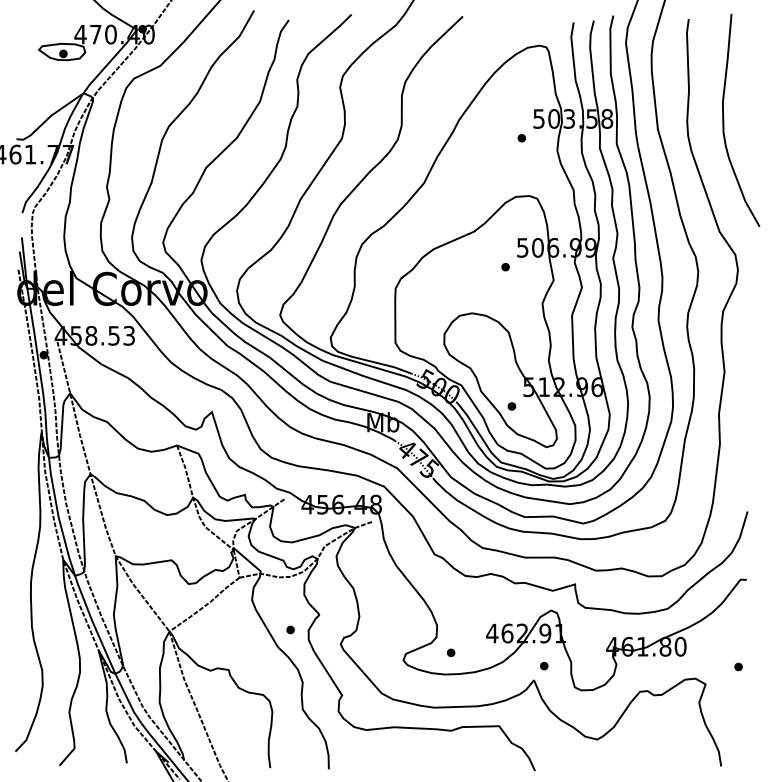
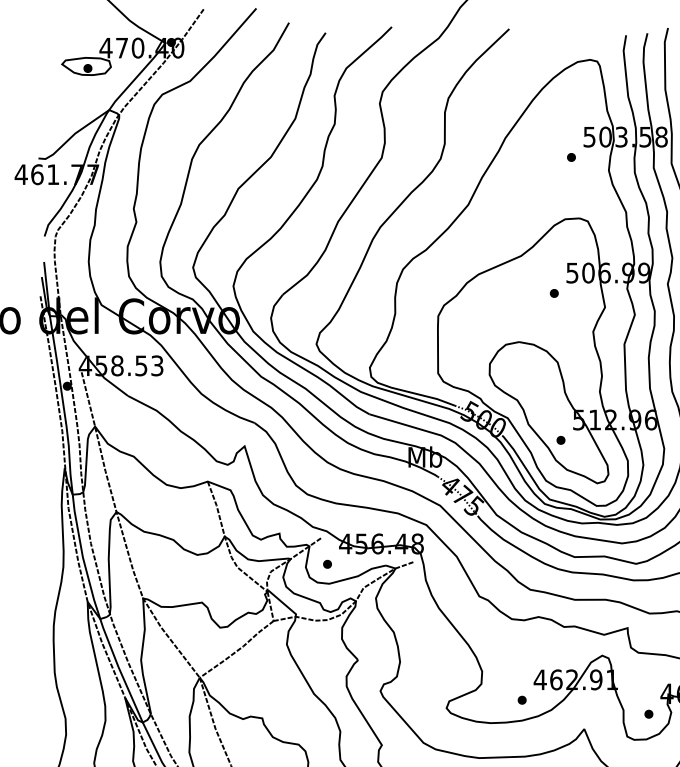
part: (290, 629) -> (327, 563), moved
part: (451, 652) -> (522, 699), moved
part: (544, 665) -> (649, 713), moved

